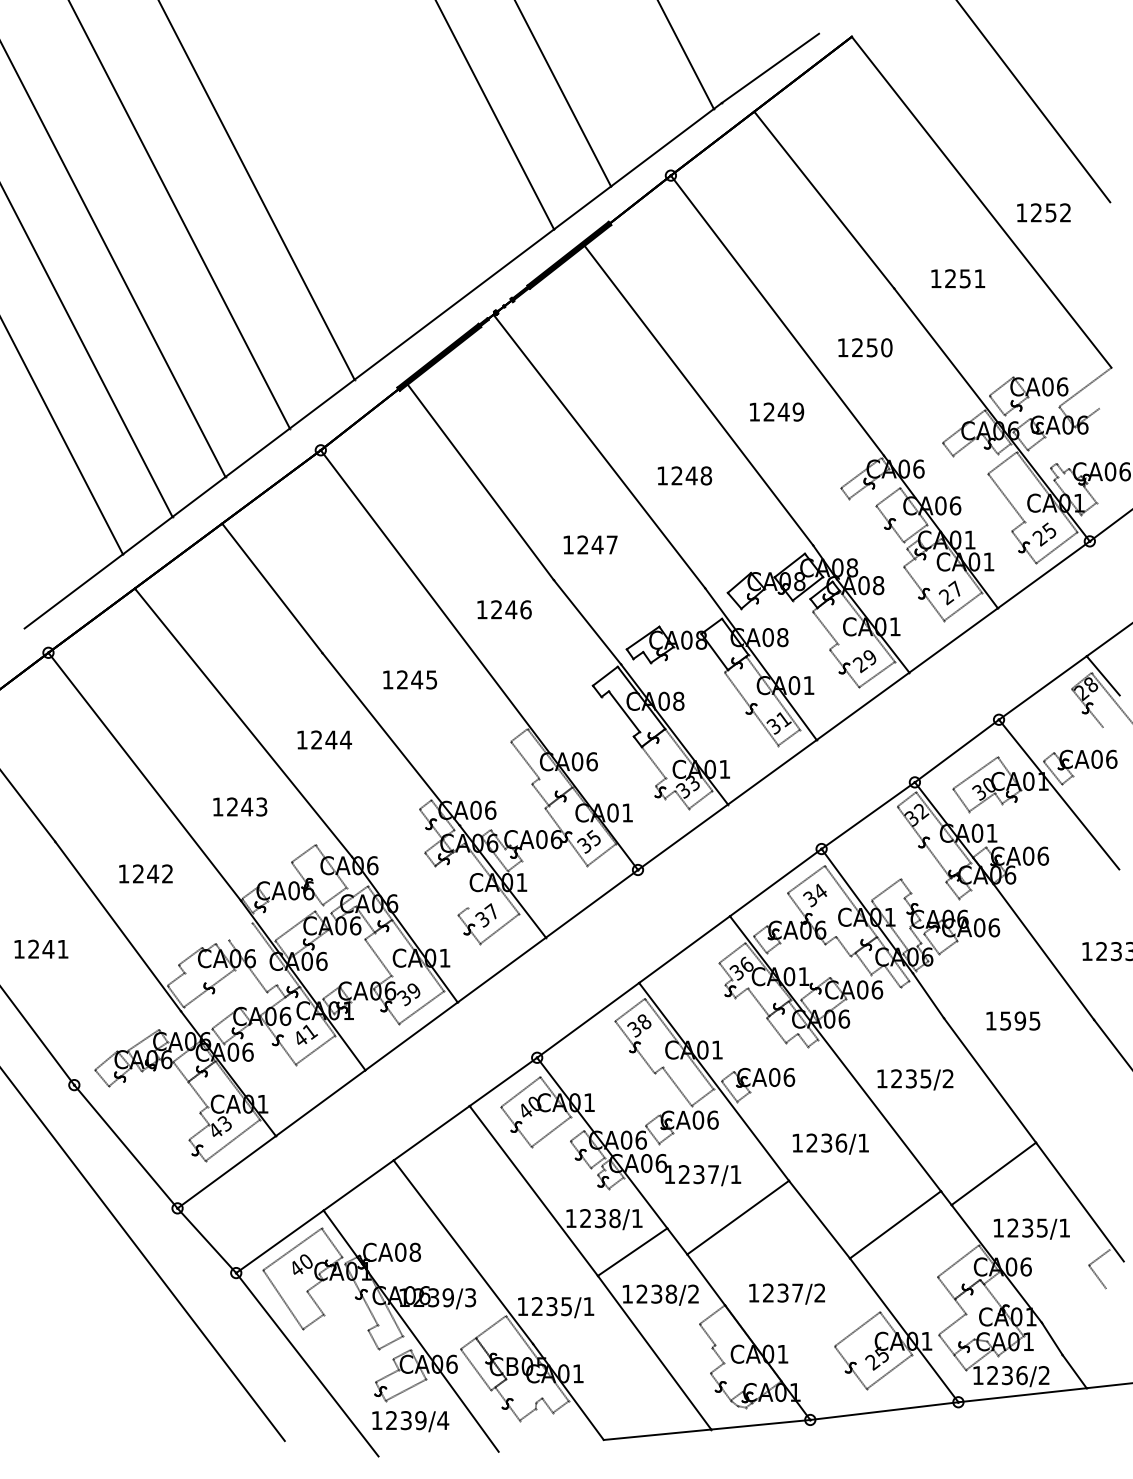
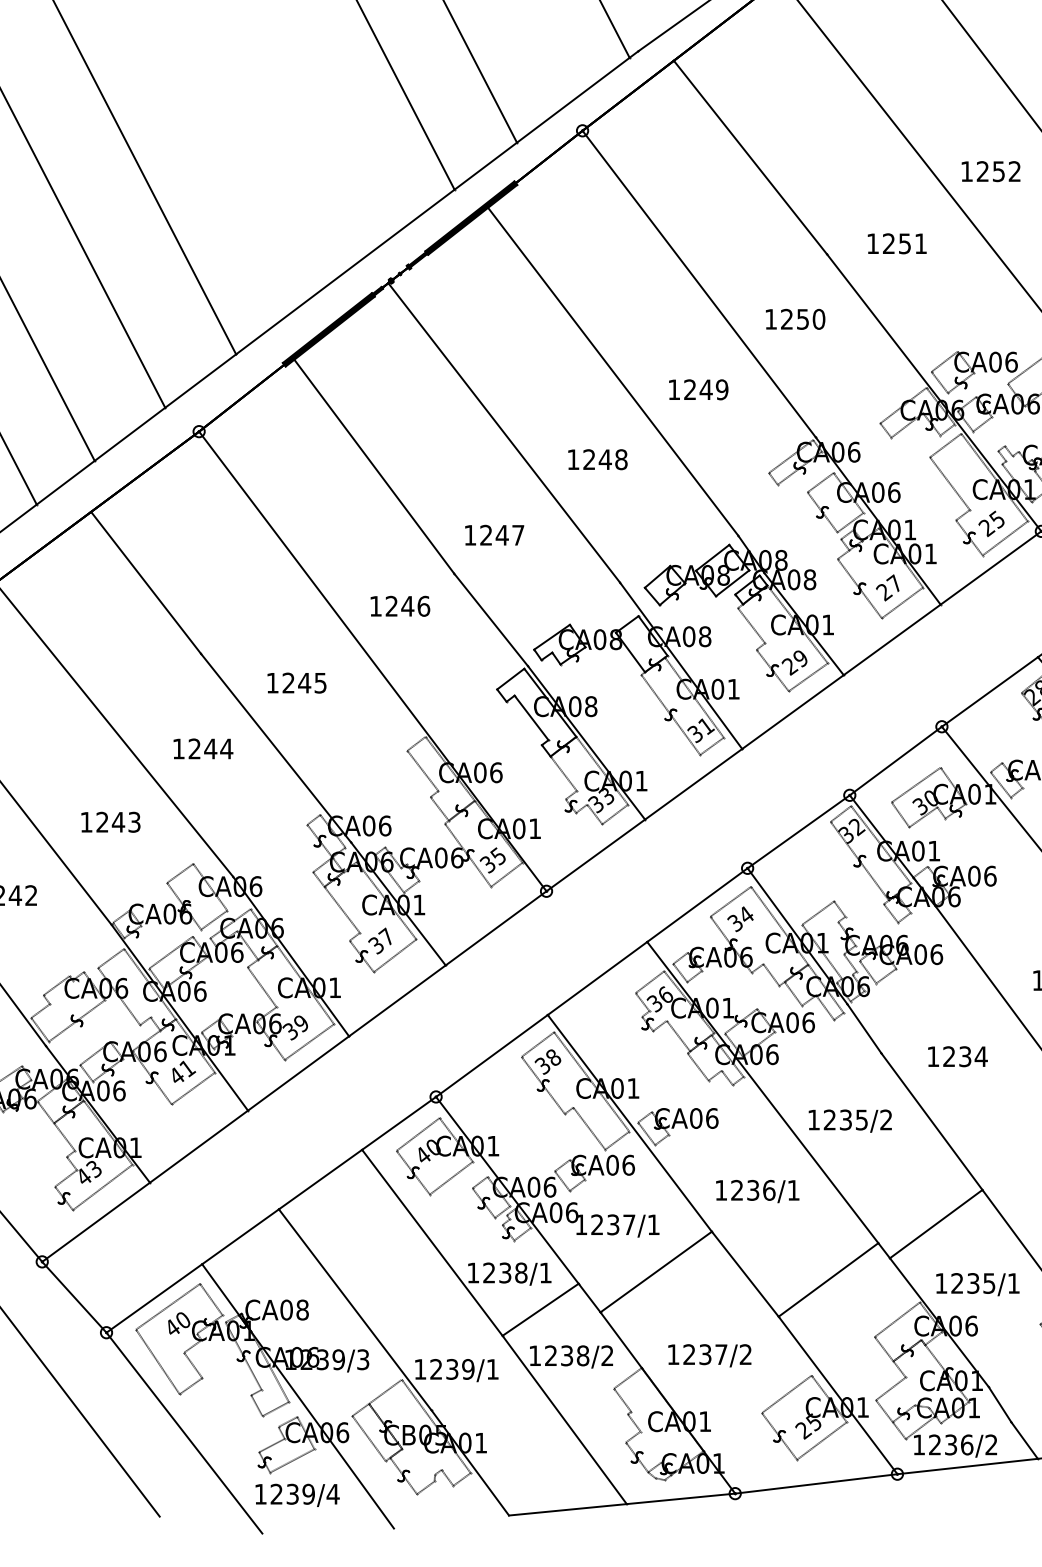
line: (451, 887) -> (342, 910), added
line: (240, 931) -> (111, 958), added
text: (1020, 1020) -> (965, 1056), 1595 -> 1234
text: (566, 1306) -> (468, 1369), 1235/1 -> 1239/1

